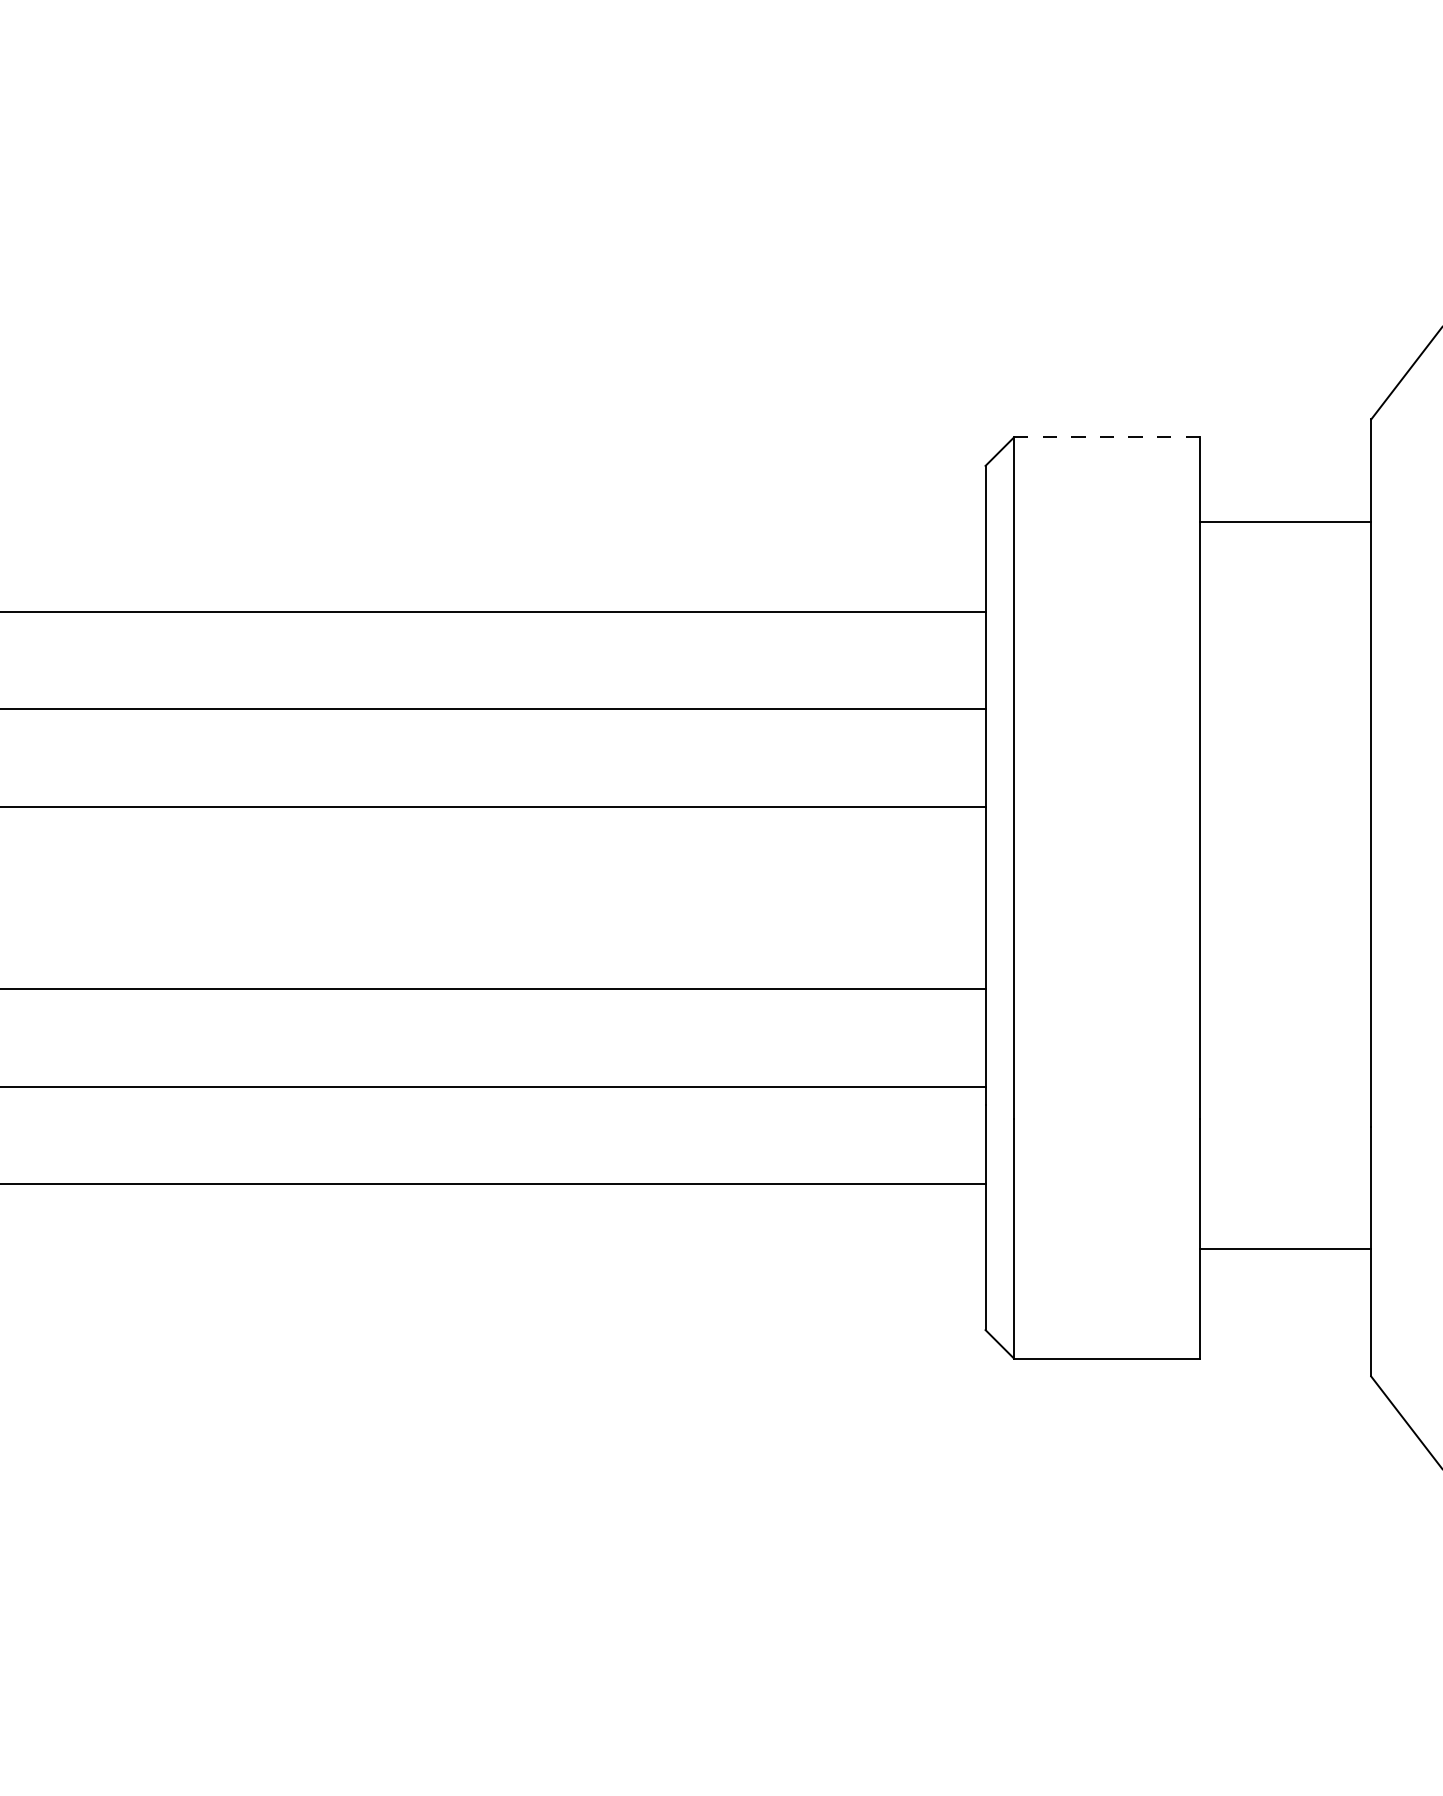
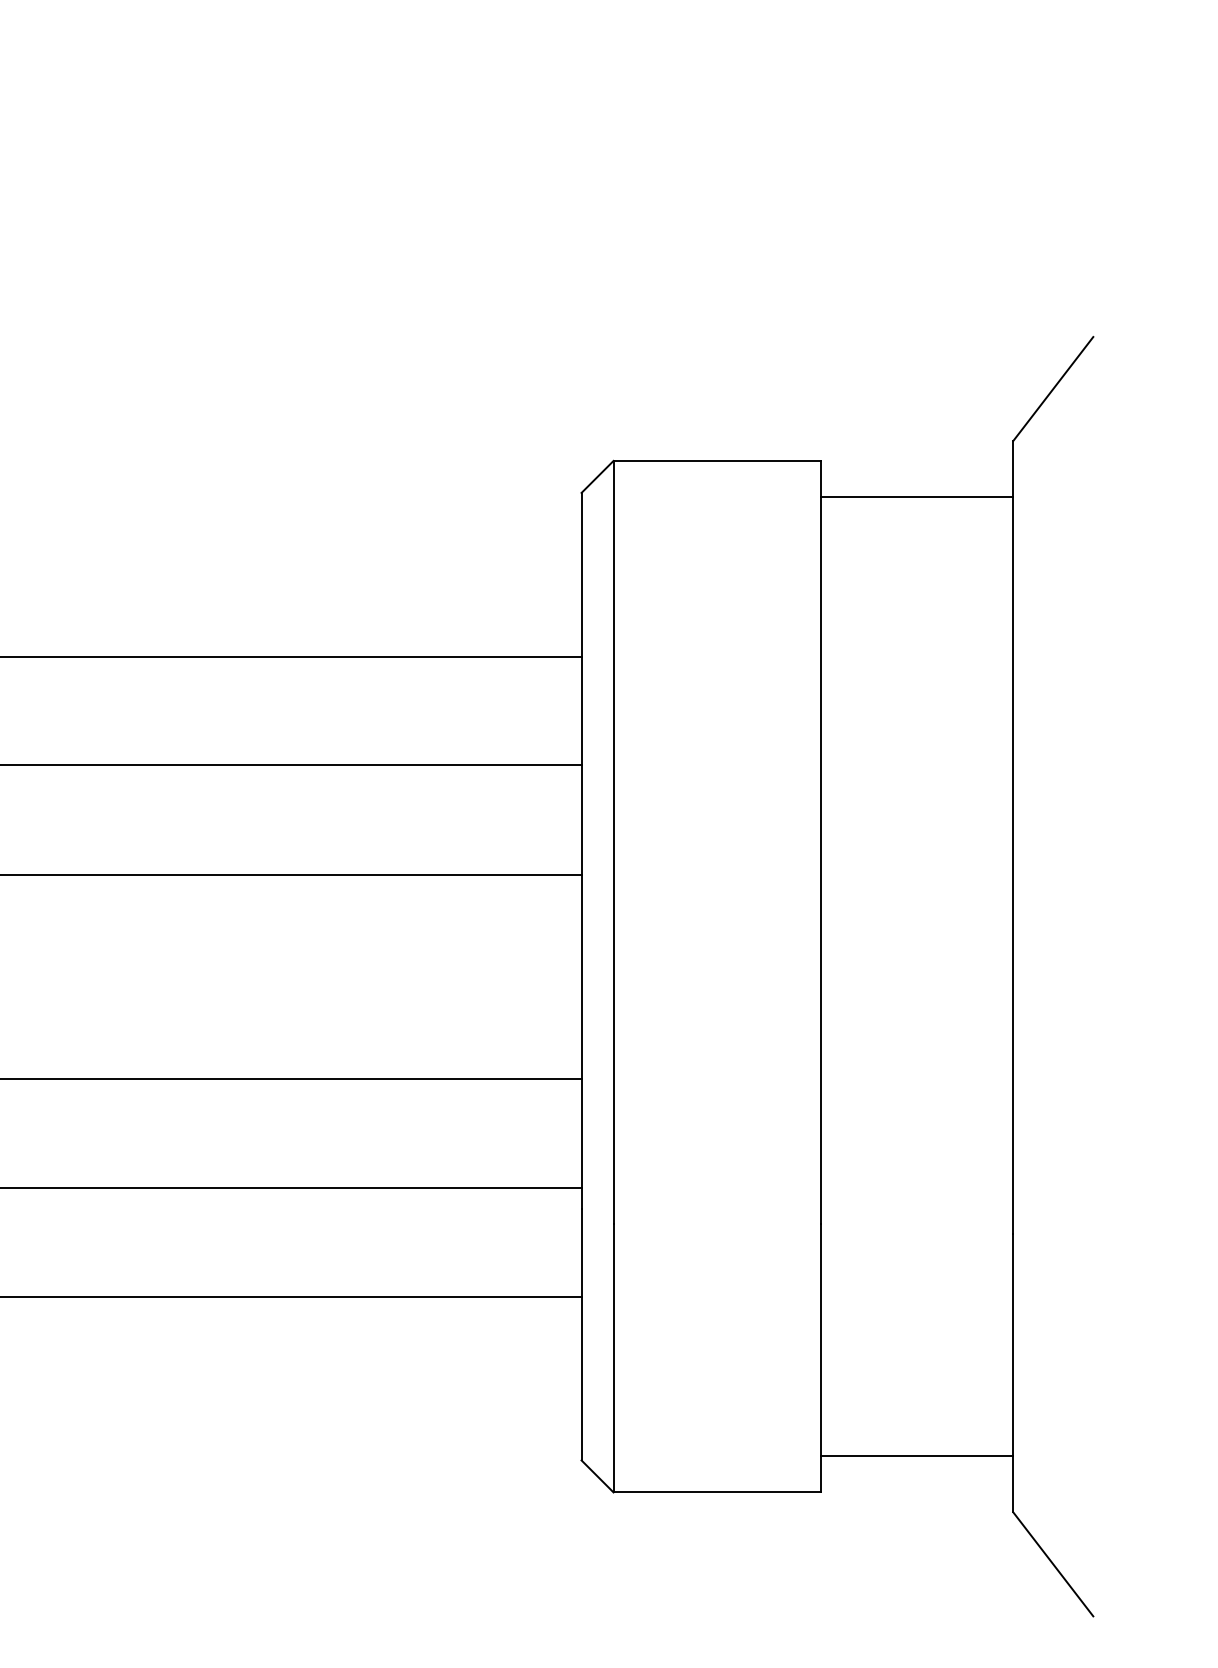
line: (1106, 437) -> (716, 461), dashed -> solid
line: (1285, 522) -> (917, 496), moved
line: (1285, 1248) -> (917, 1456), moved

